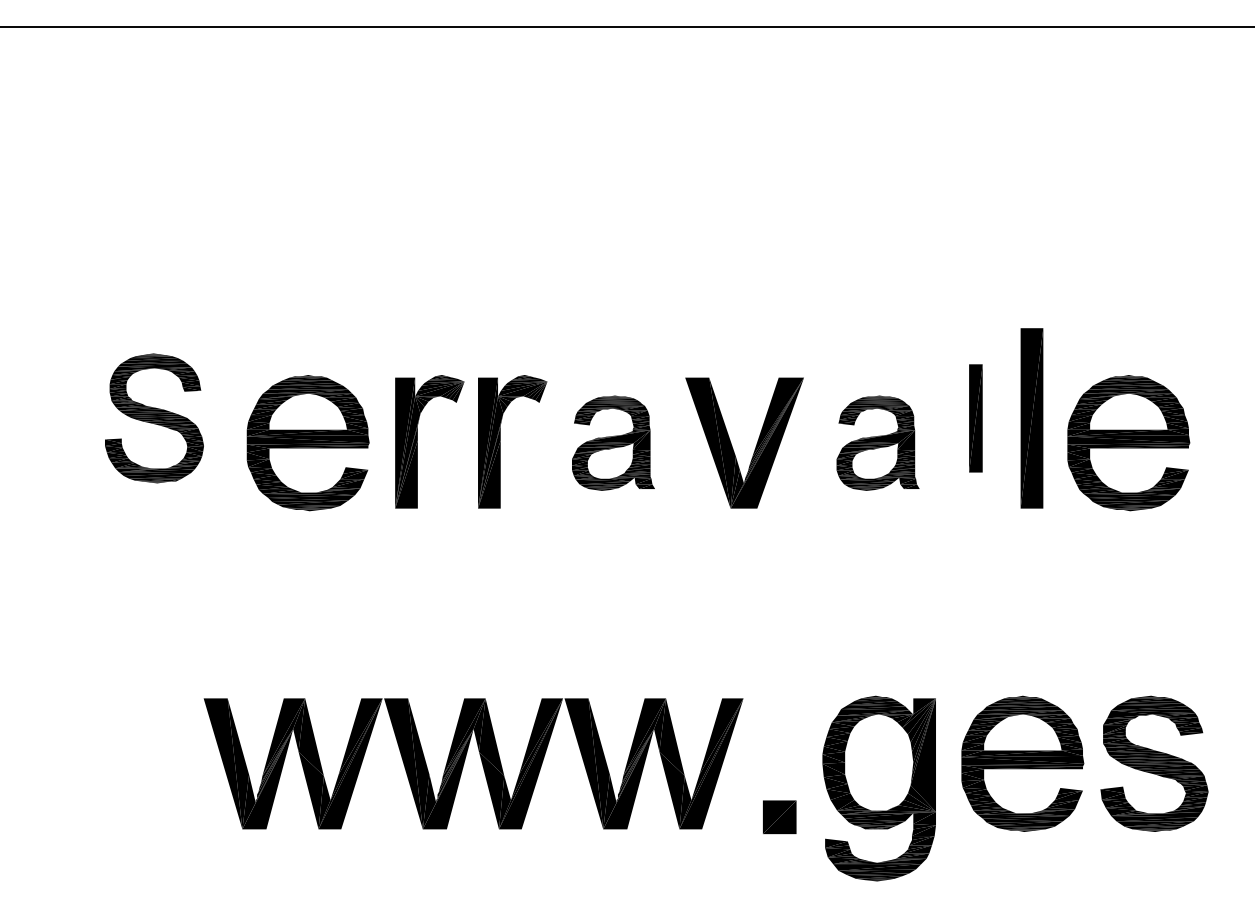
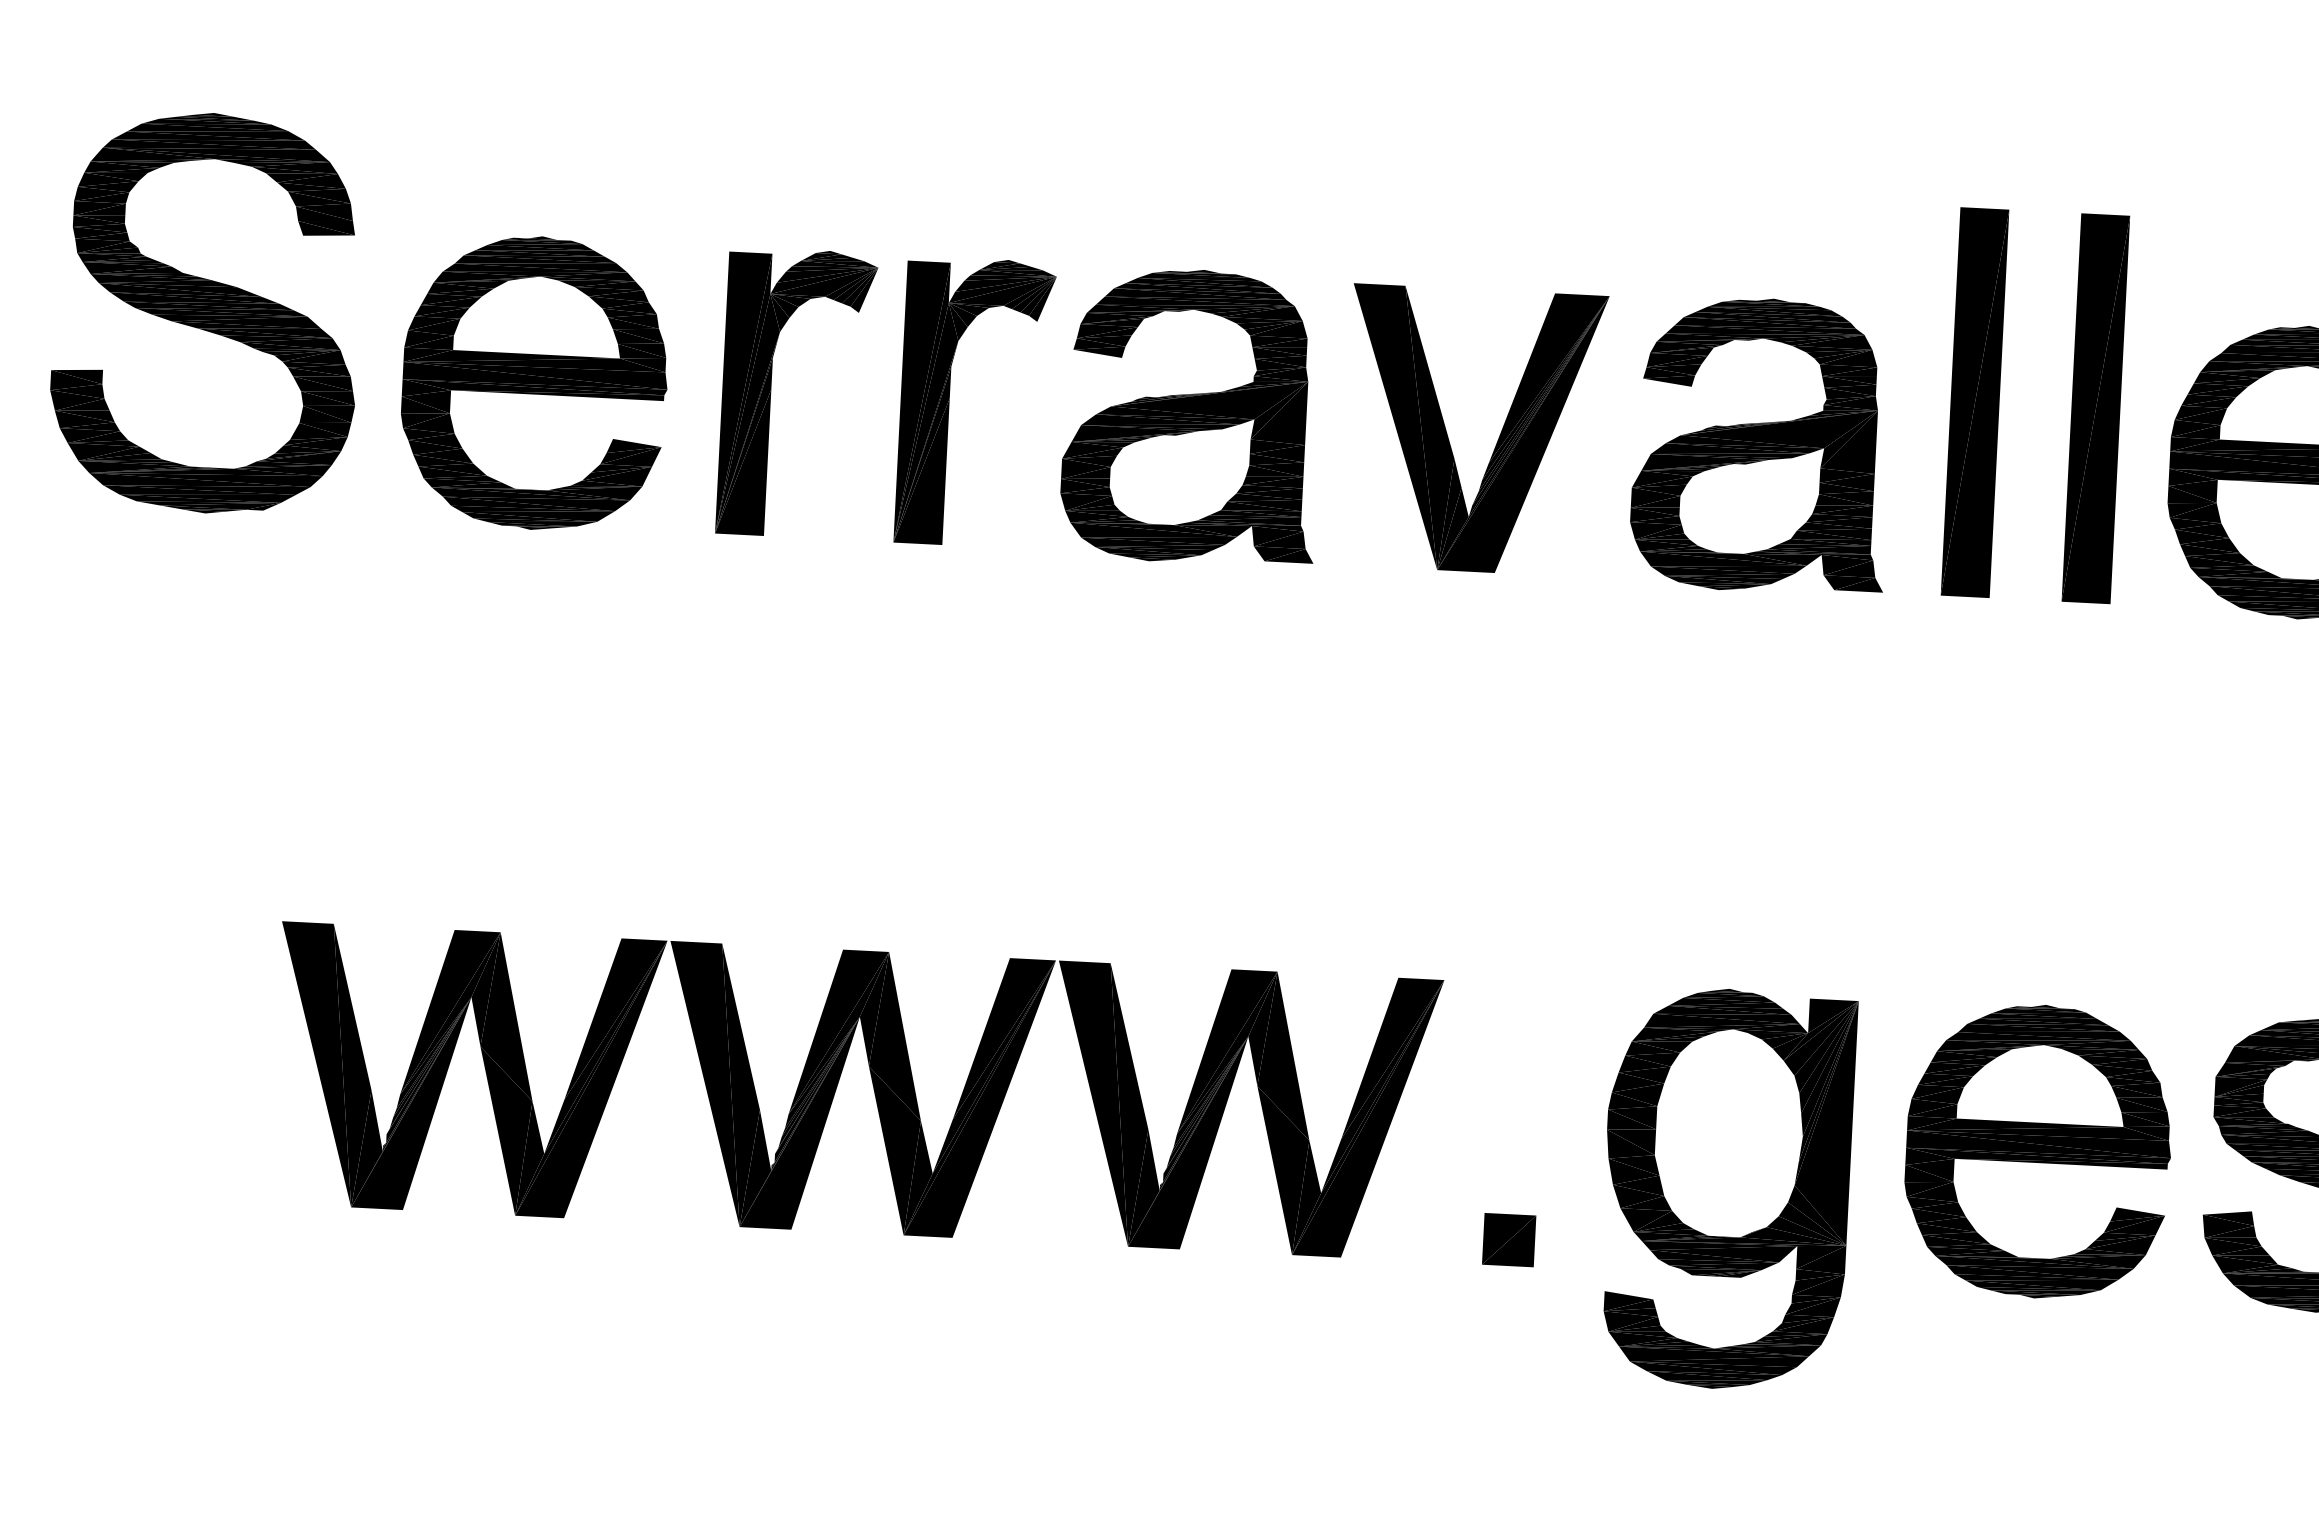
part: (154, 418) -> (206, 313), size x1.43
part: (975, 418) -> (1974, 402), size x1.67
part: (613, 443) -> (1192, 417), size x1.43
part: (877, 443) -> (1760, 445), size x1.43
part: (779, 817) -> (1508, 1240), size x0.71

